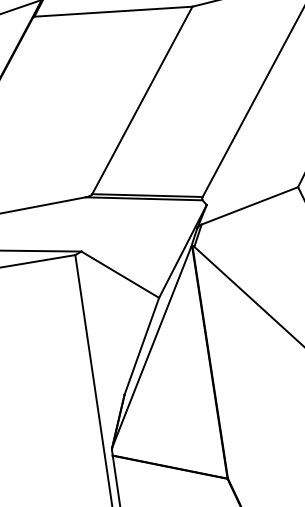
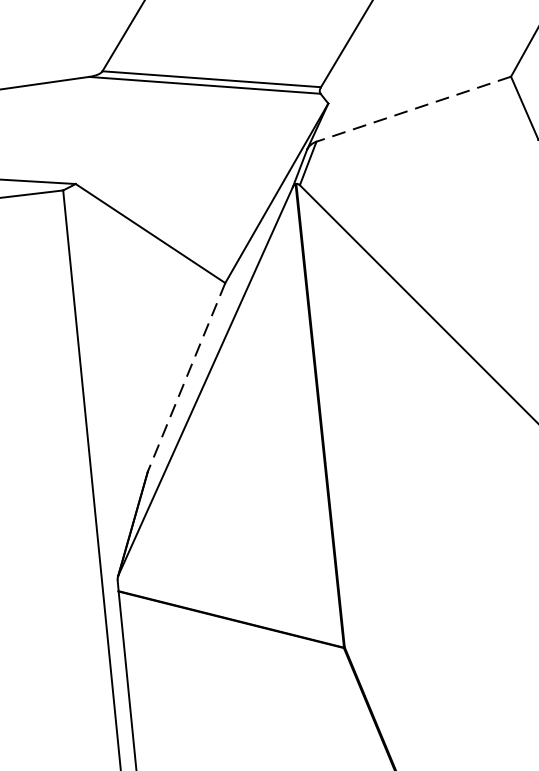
line: (249, 205) -> (413, 108), solid -> dashed
line: (141, 346) -> (185, 377), solid -> dashed

